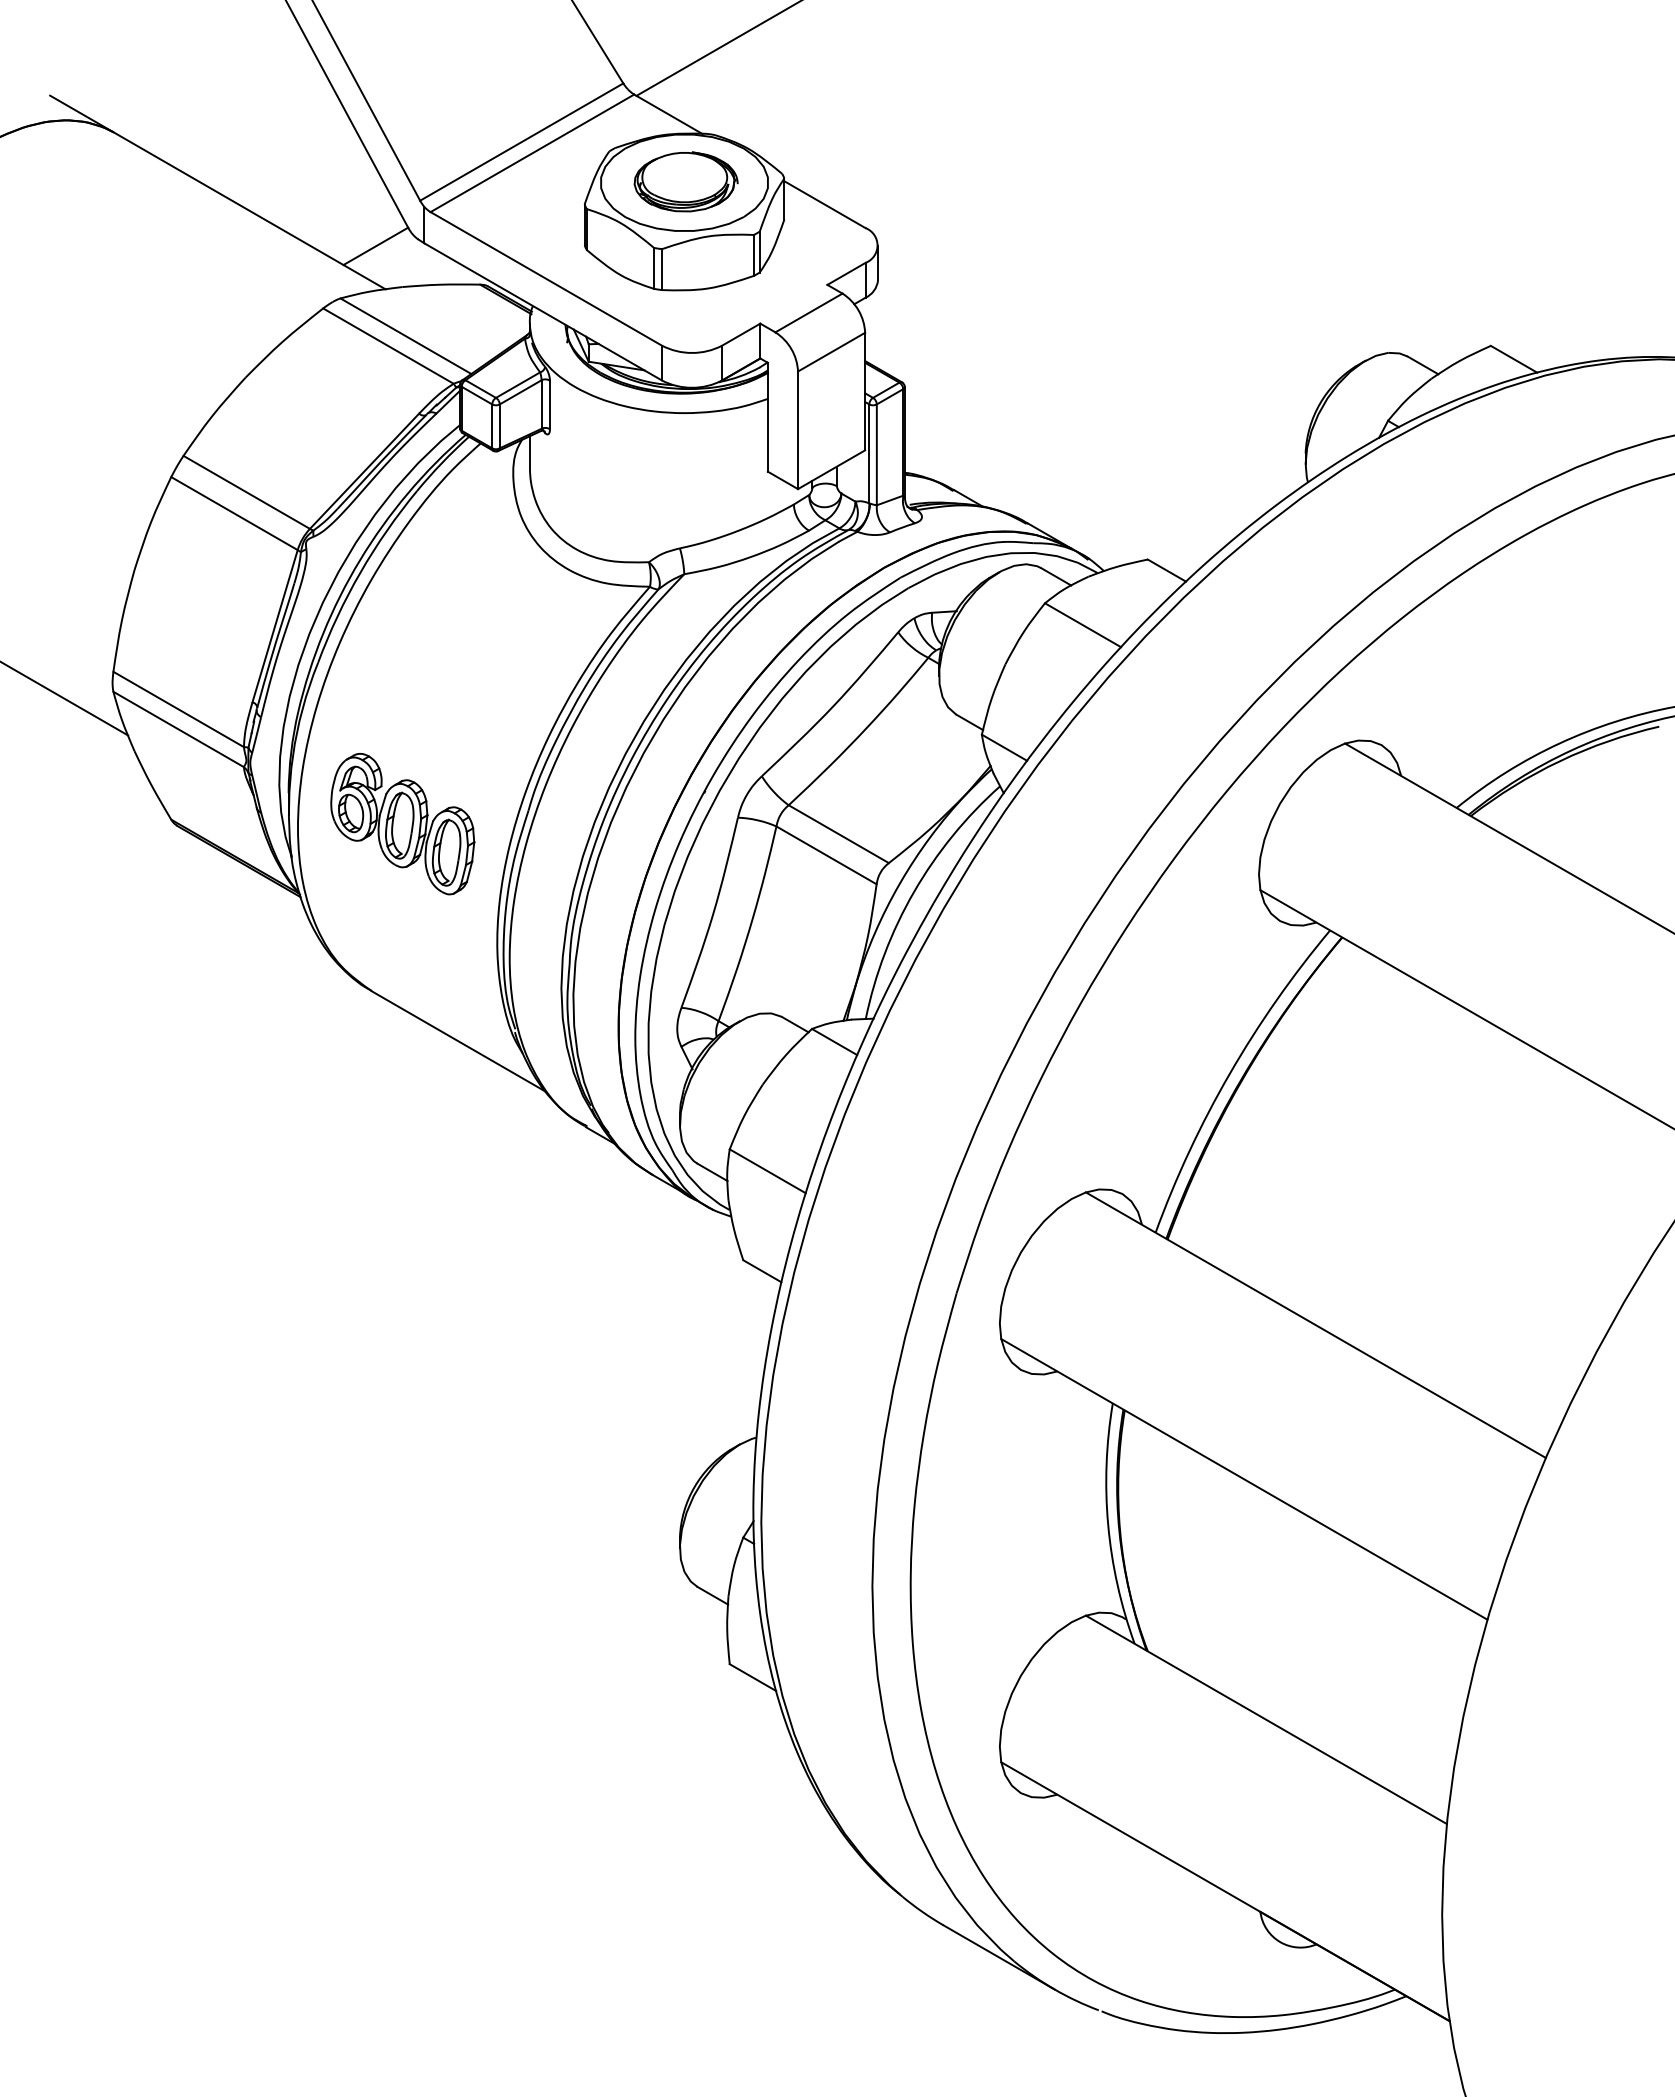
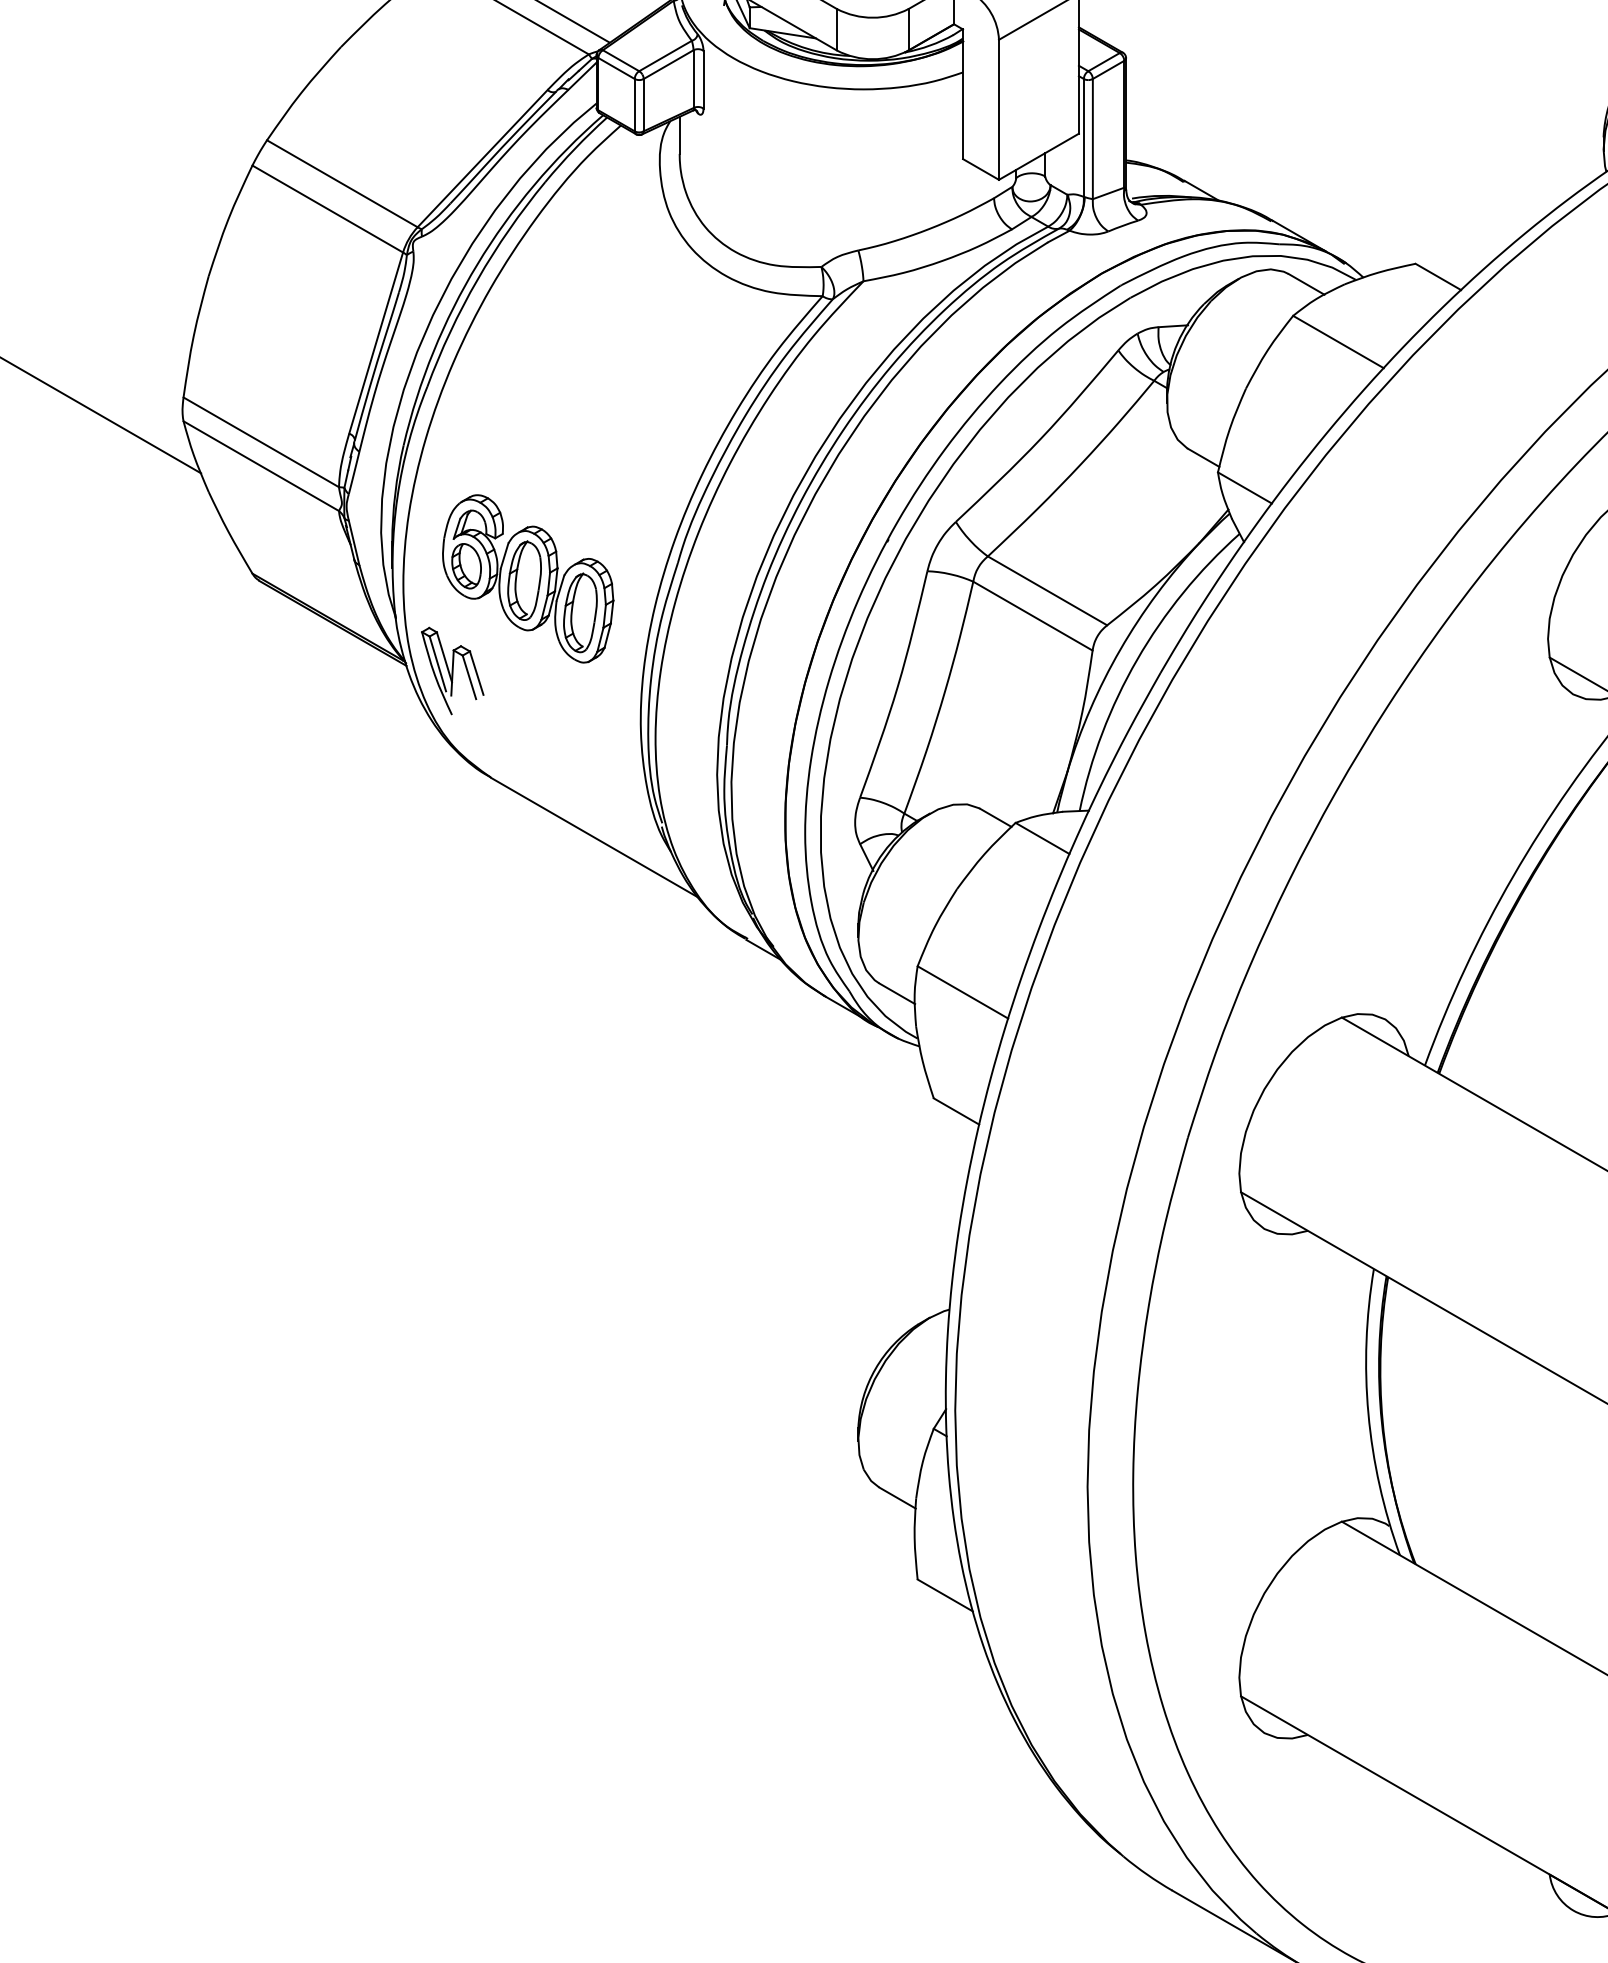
part: (339, 901) -> (452, 671), added

